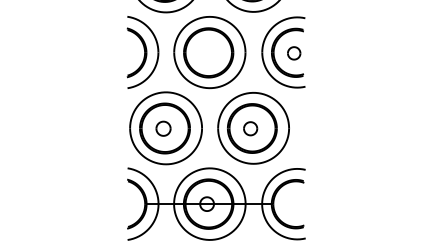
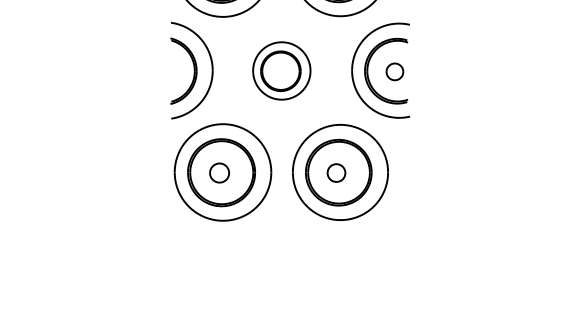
part: (209, 52) -> (281, 70), size x0.6
part: (216, 203) -> (290, 273), removed

